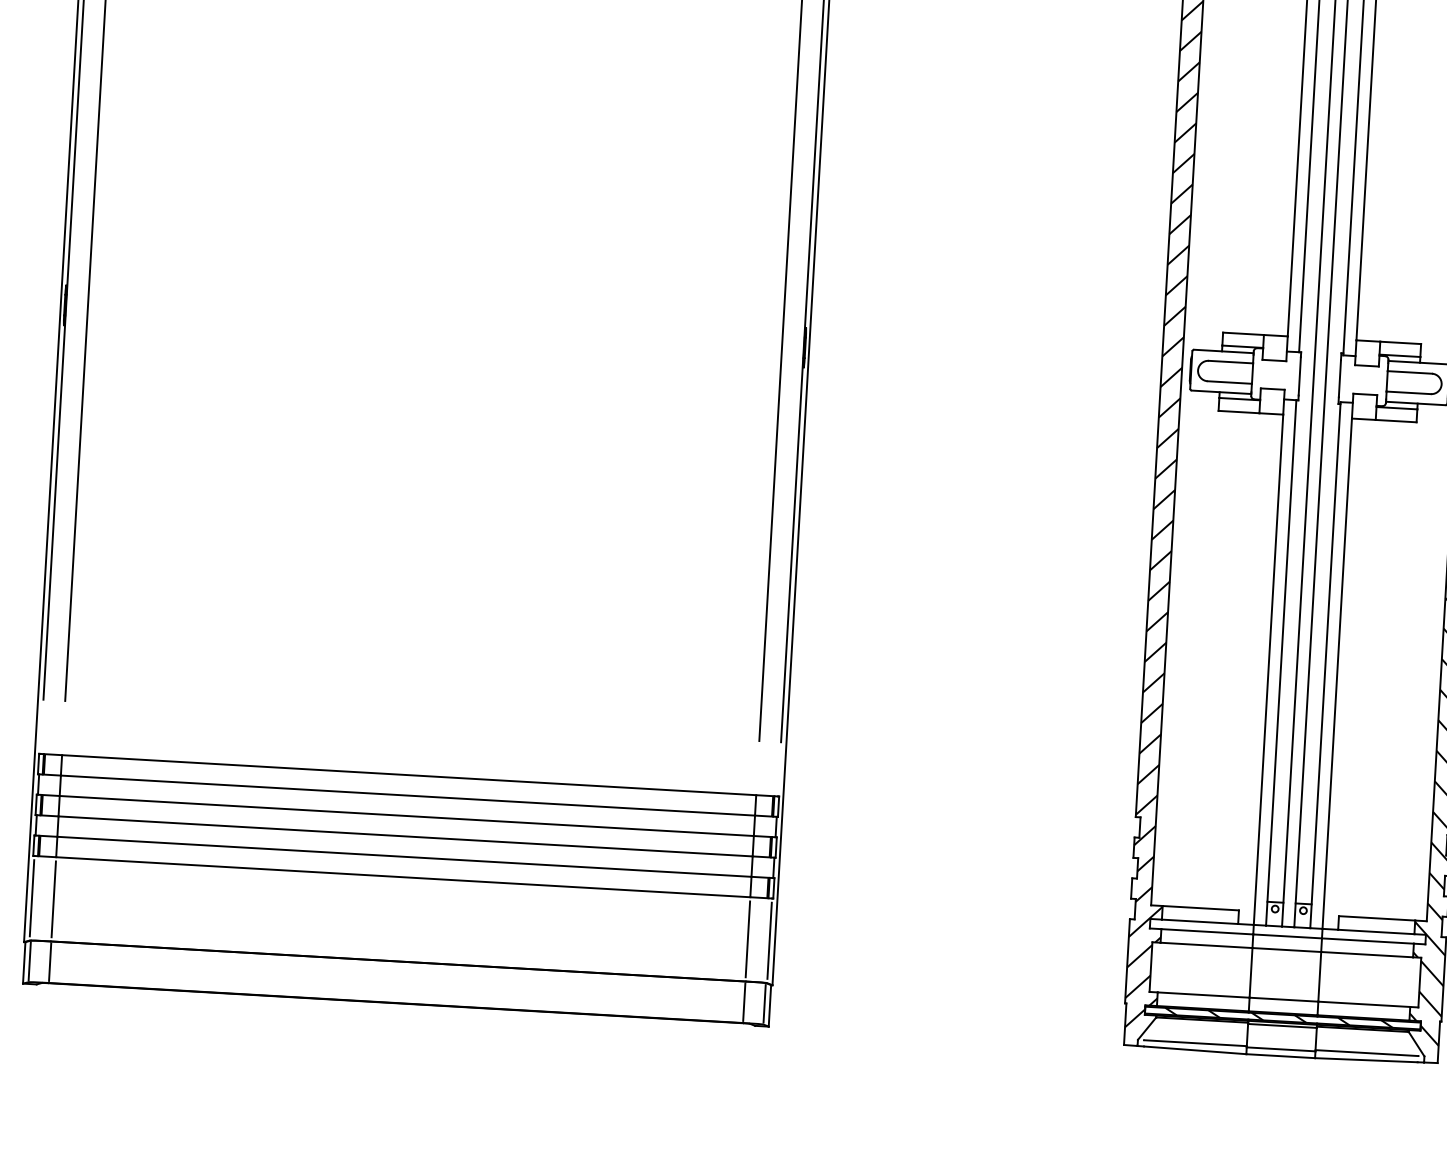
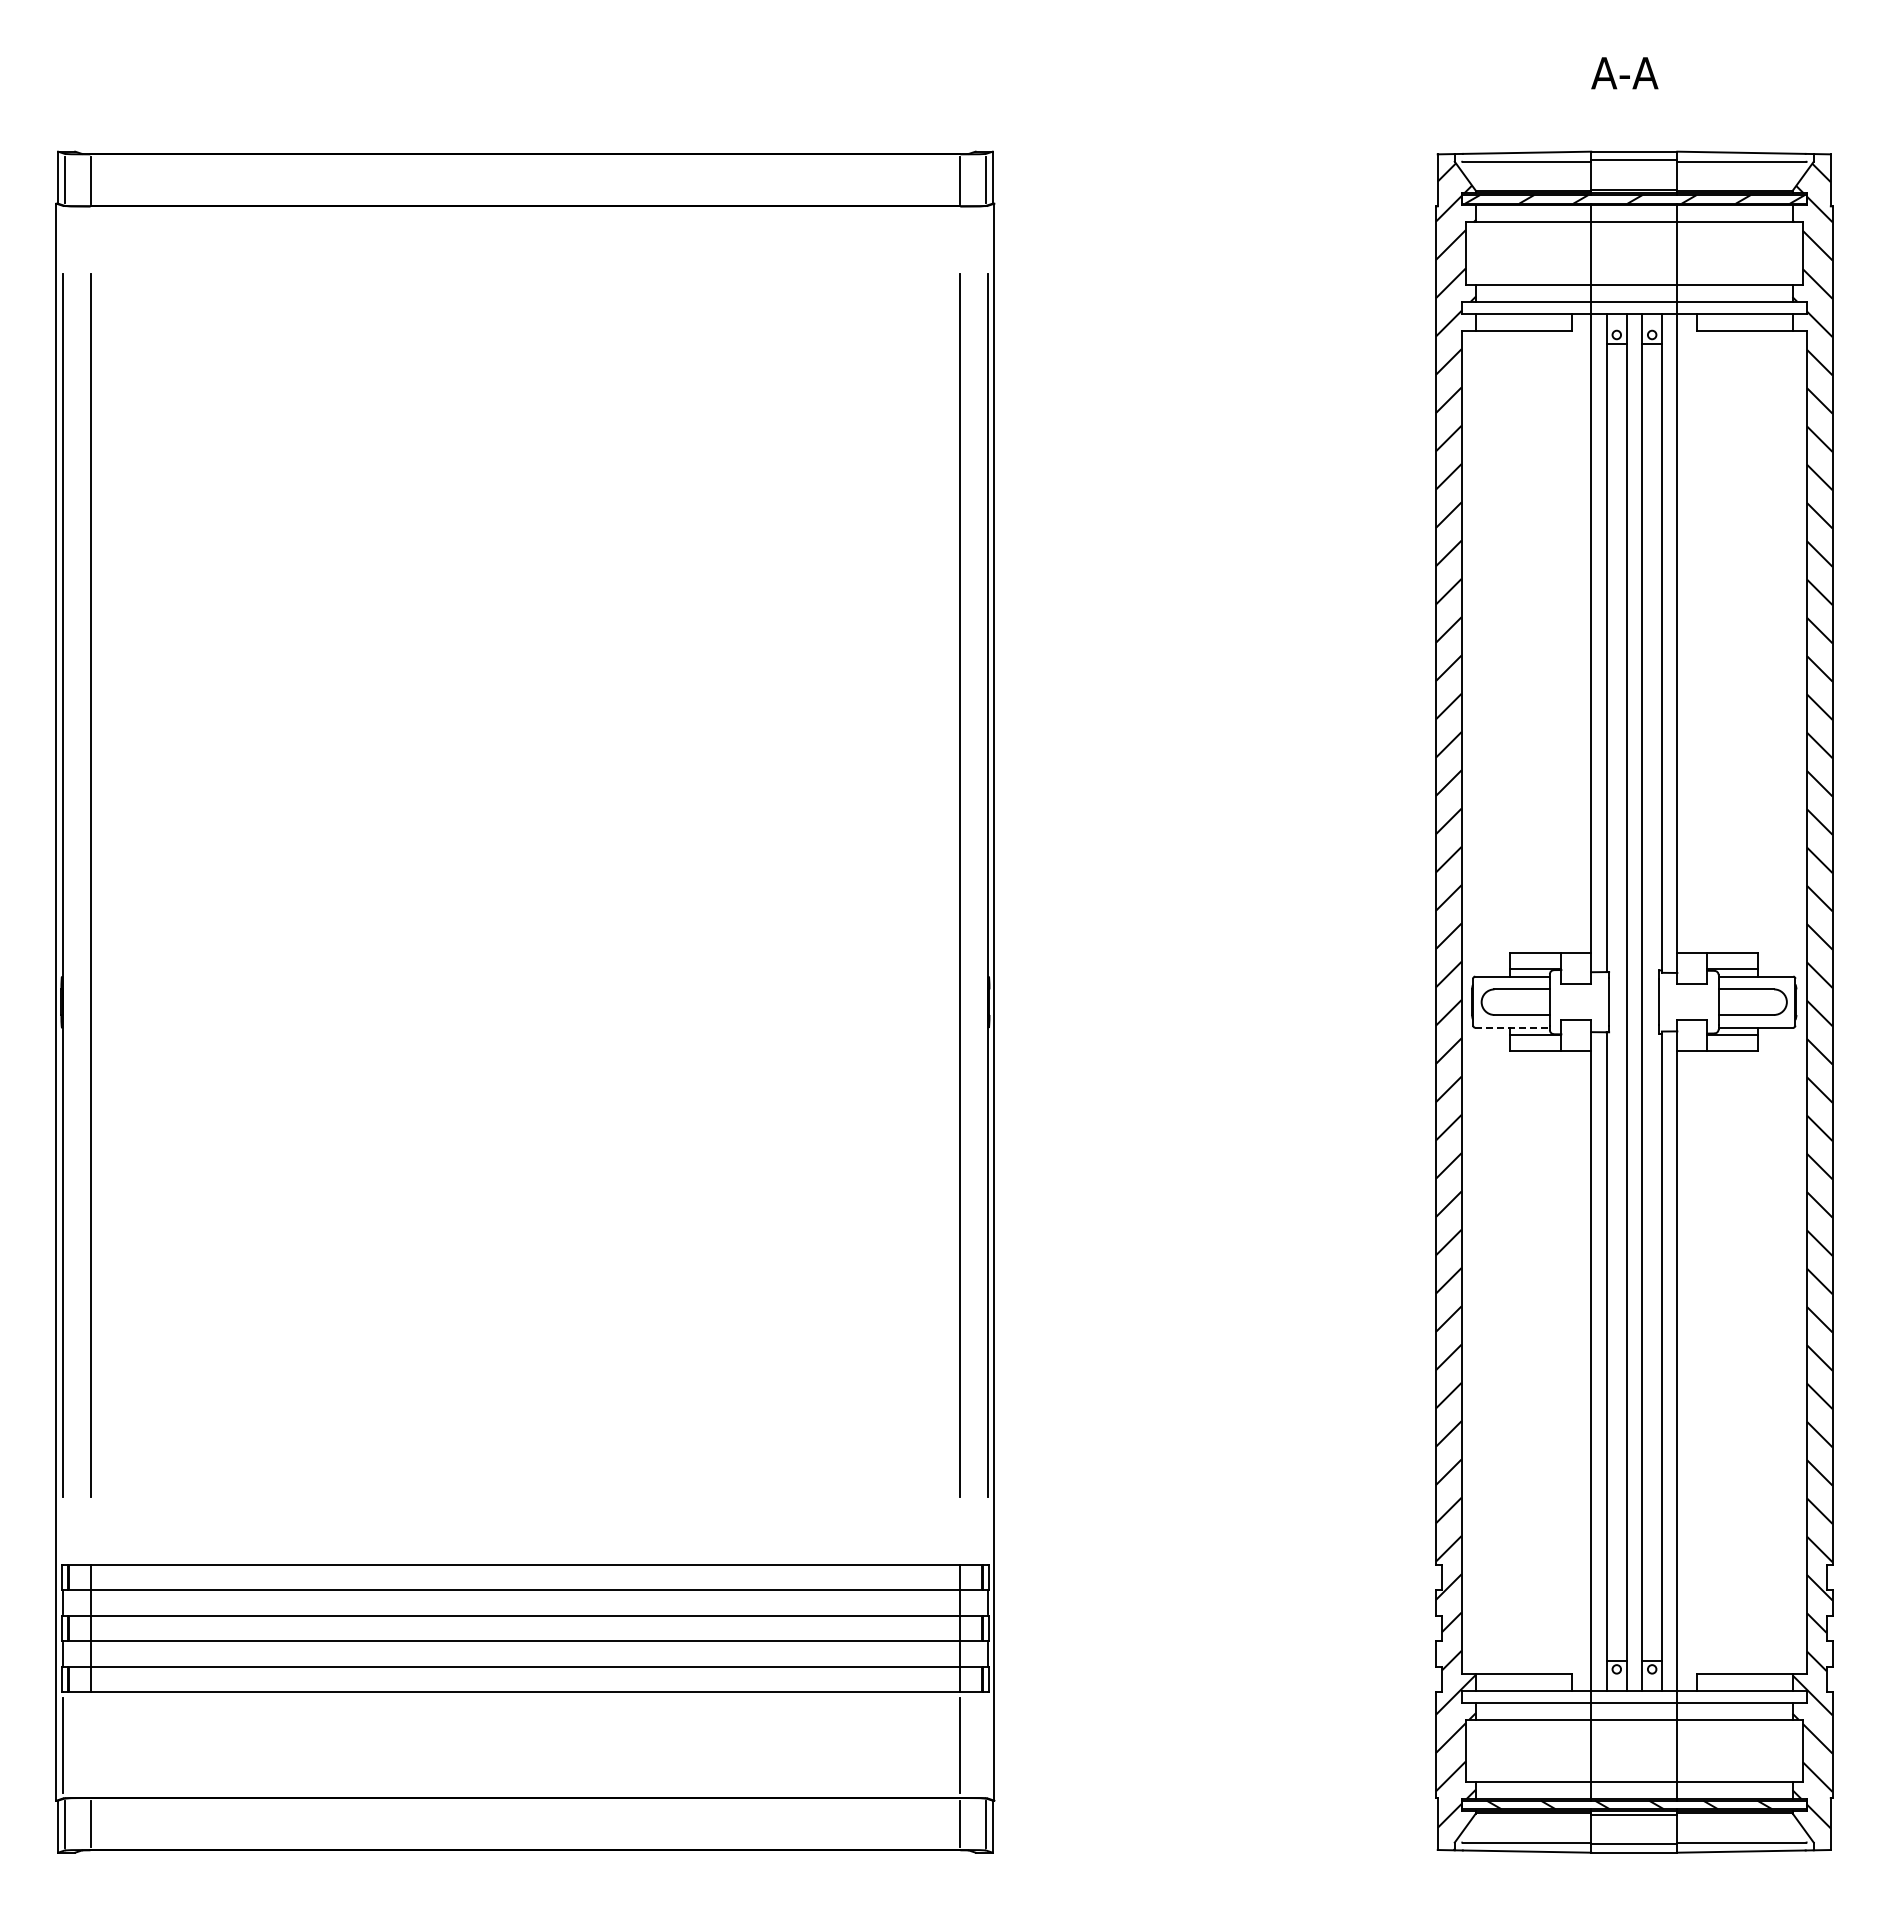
line: (1222, 392) -> (1513, 1027), solid -> dashed
line: (53, 898) -> (90, 1744), removed
line: (769, 940) -> (987, 1745), removed

